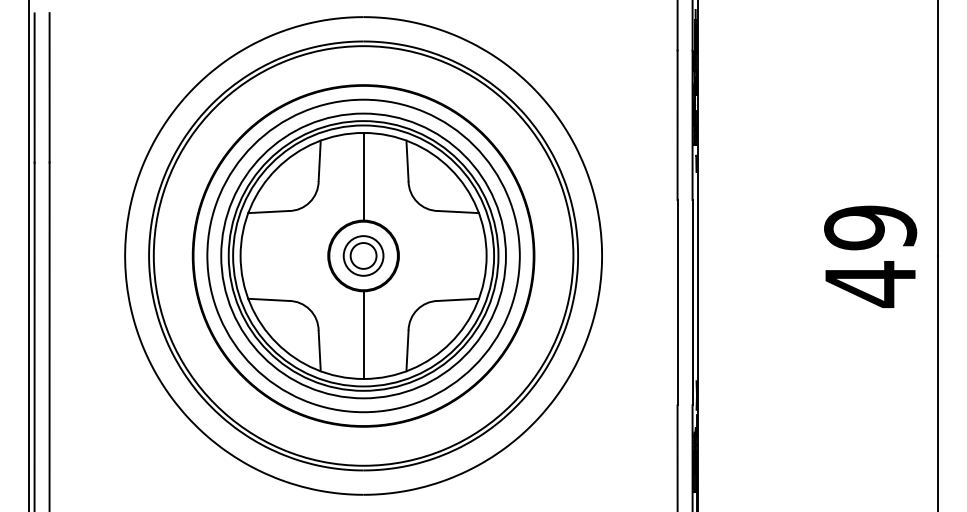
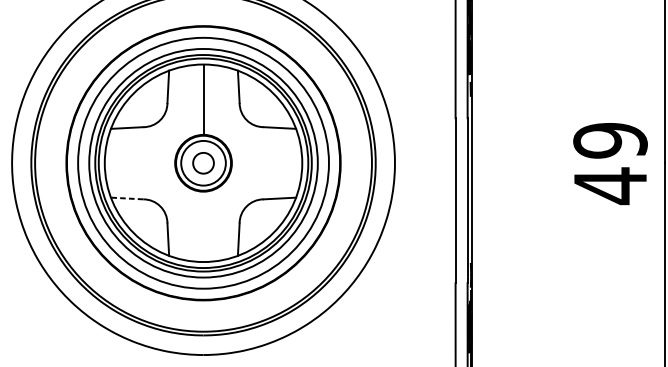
circle: (363, 255) -> (203, 162), size x1.4
line: (268, 299) -> (127, 198), solid -> dashed
line: (363, 334) -> (203, 226), removed

